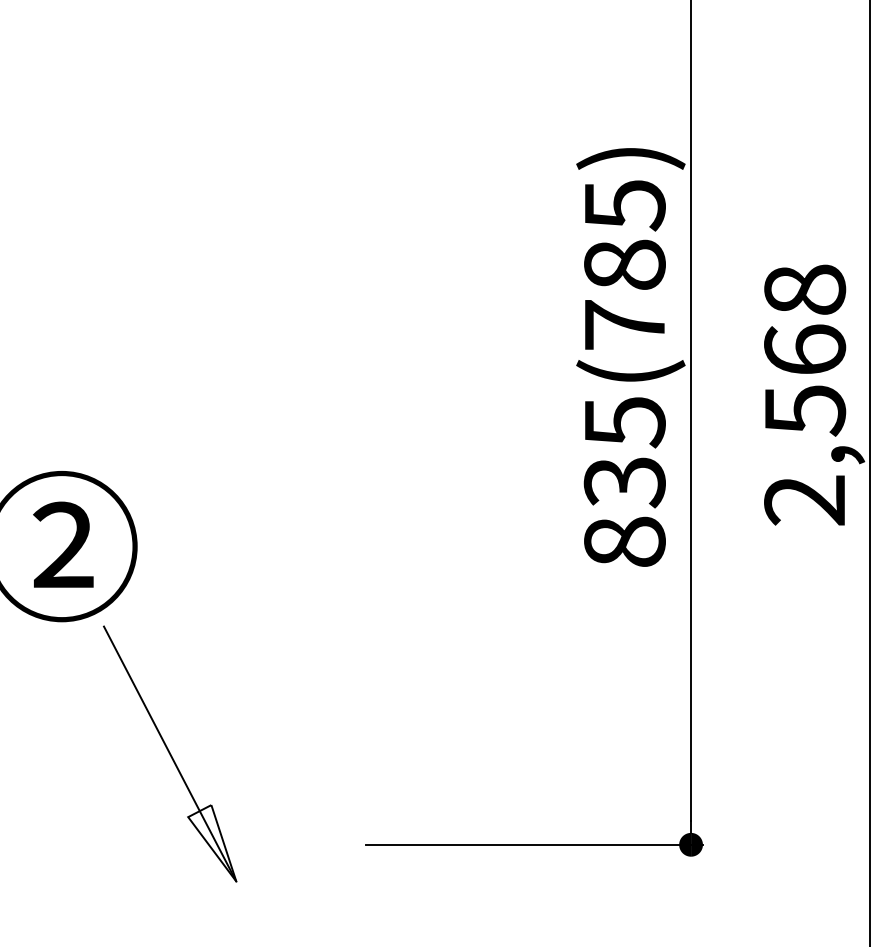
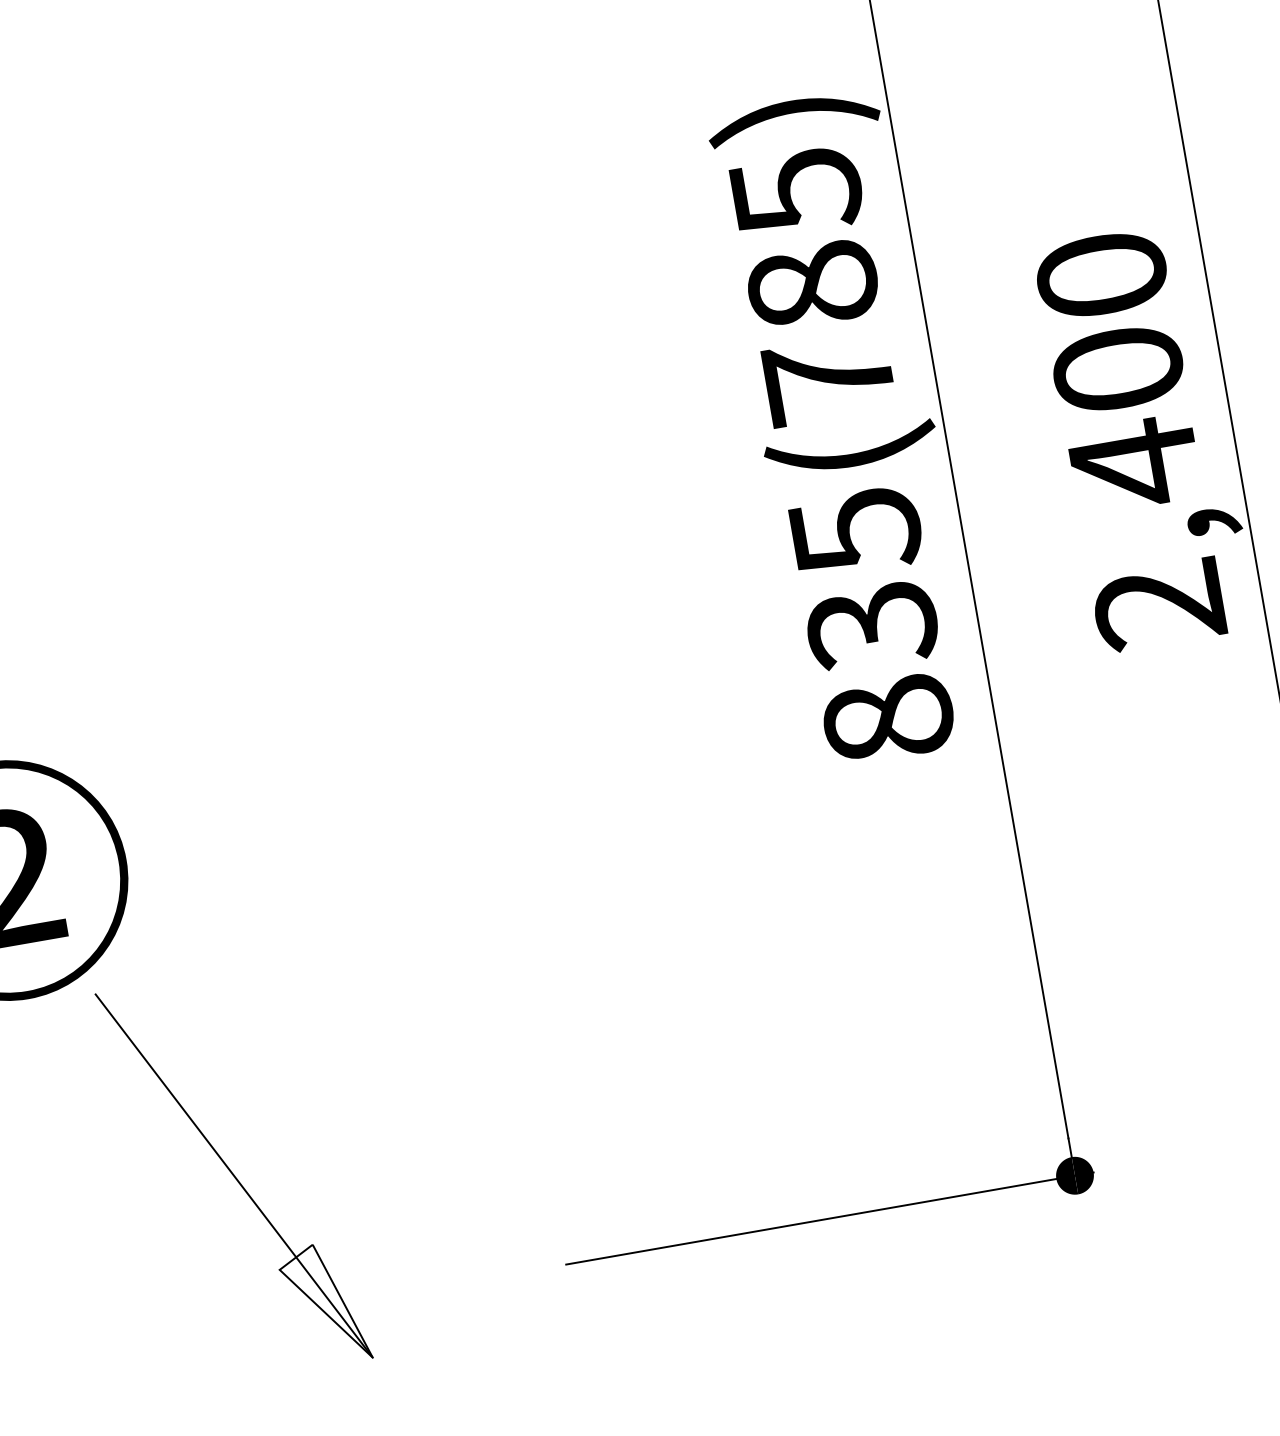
text: (805, 350) -> (1119, 370), 2,568 -> 2,400

